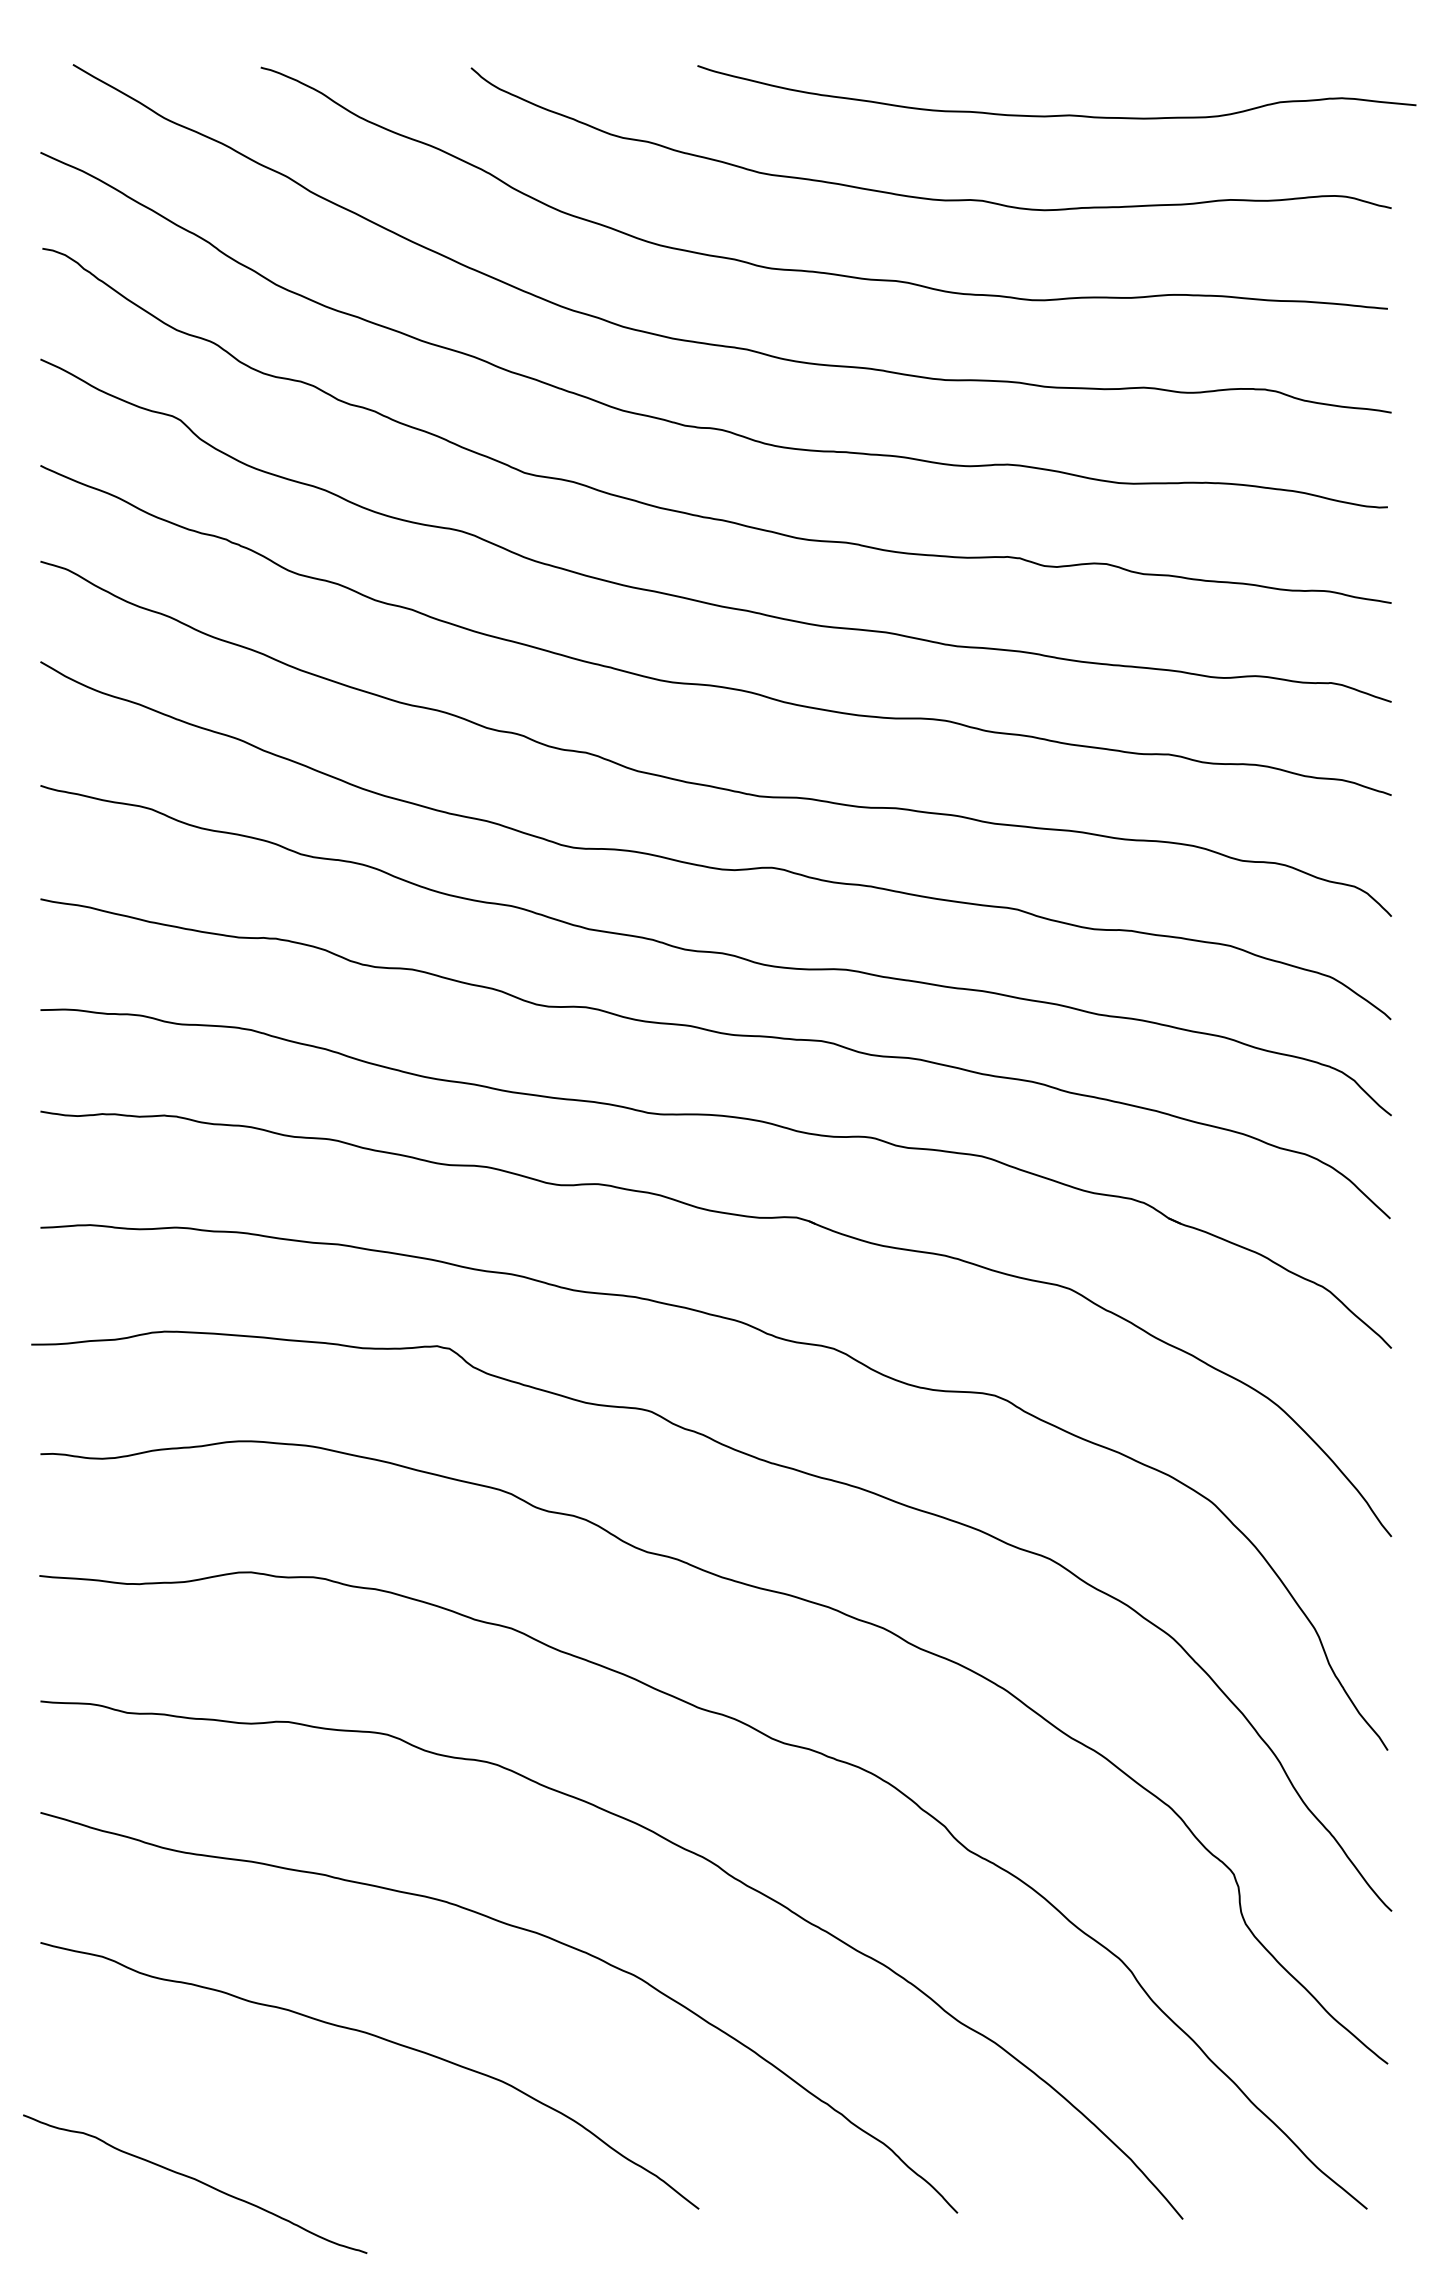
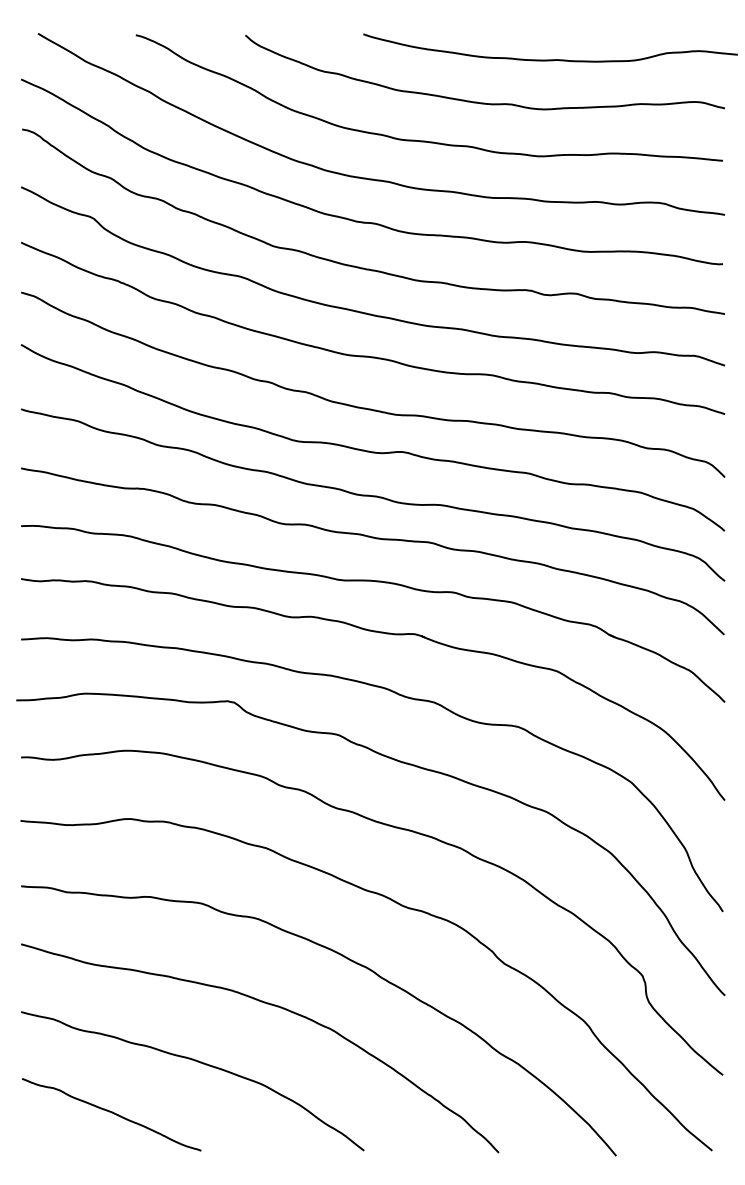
curve: (194, 2181) -> (111, 1113), moved

